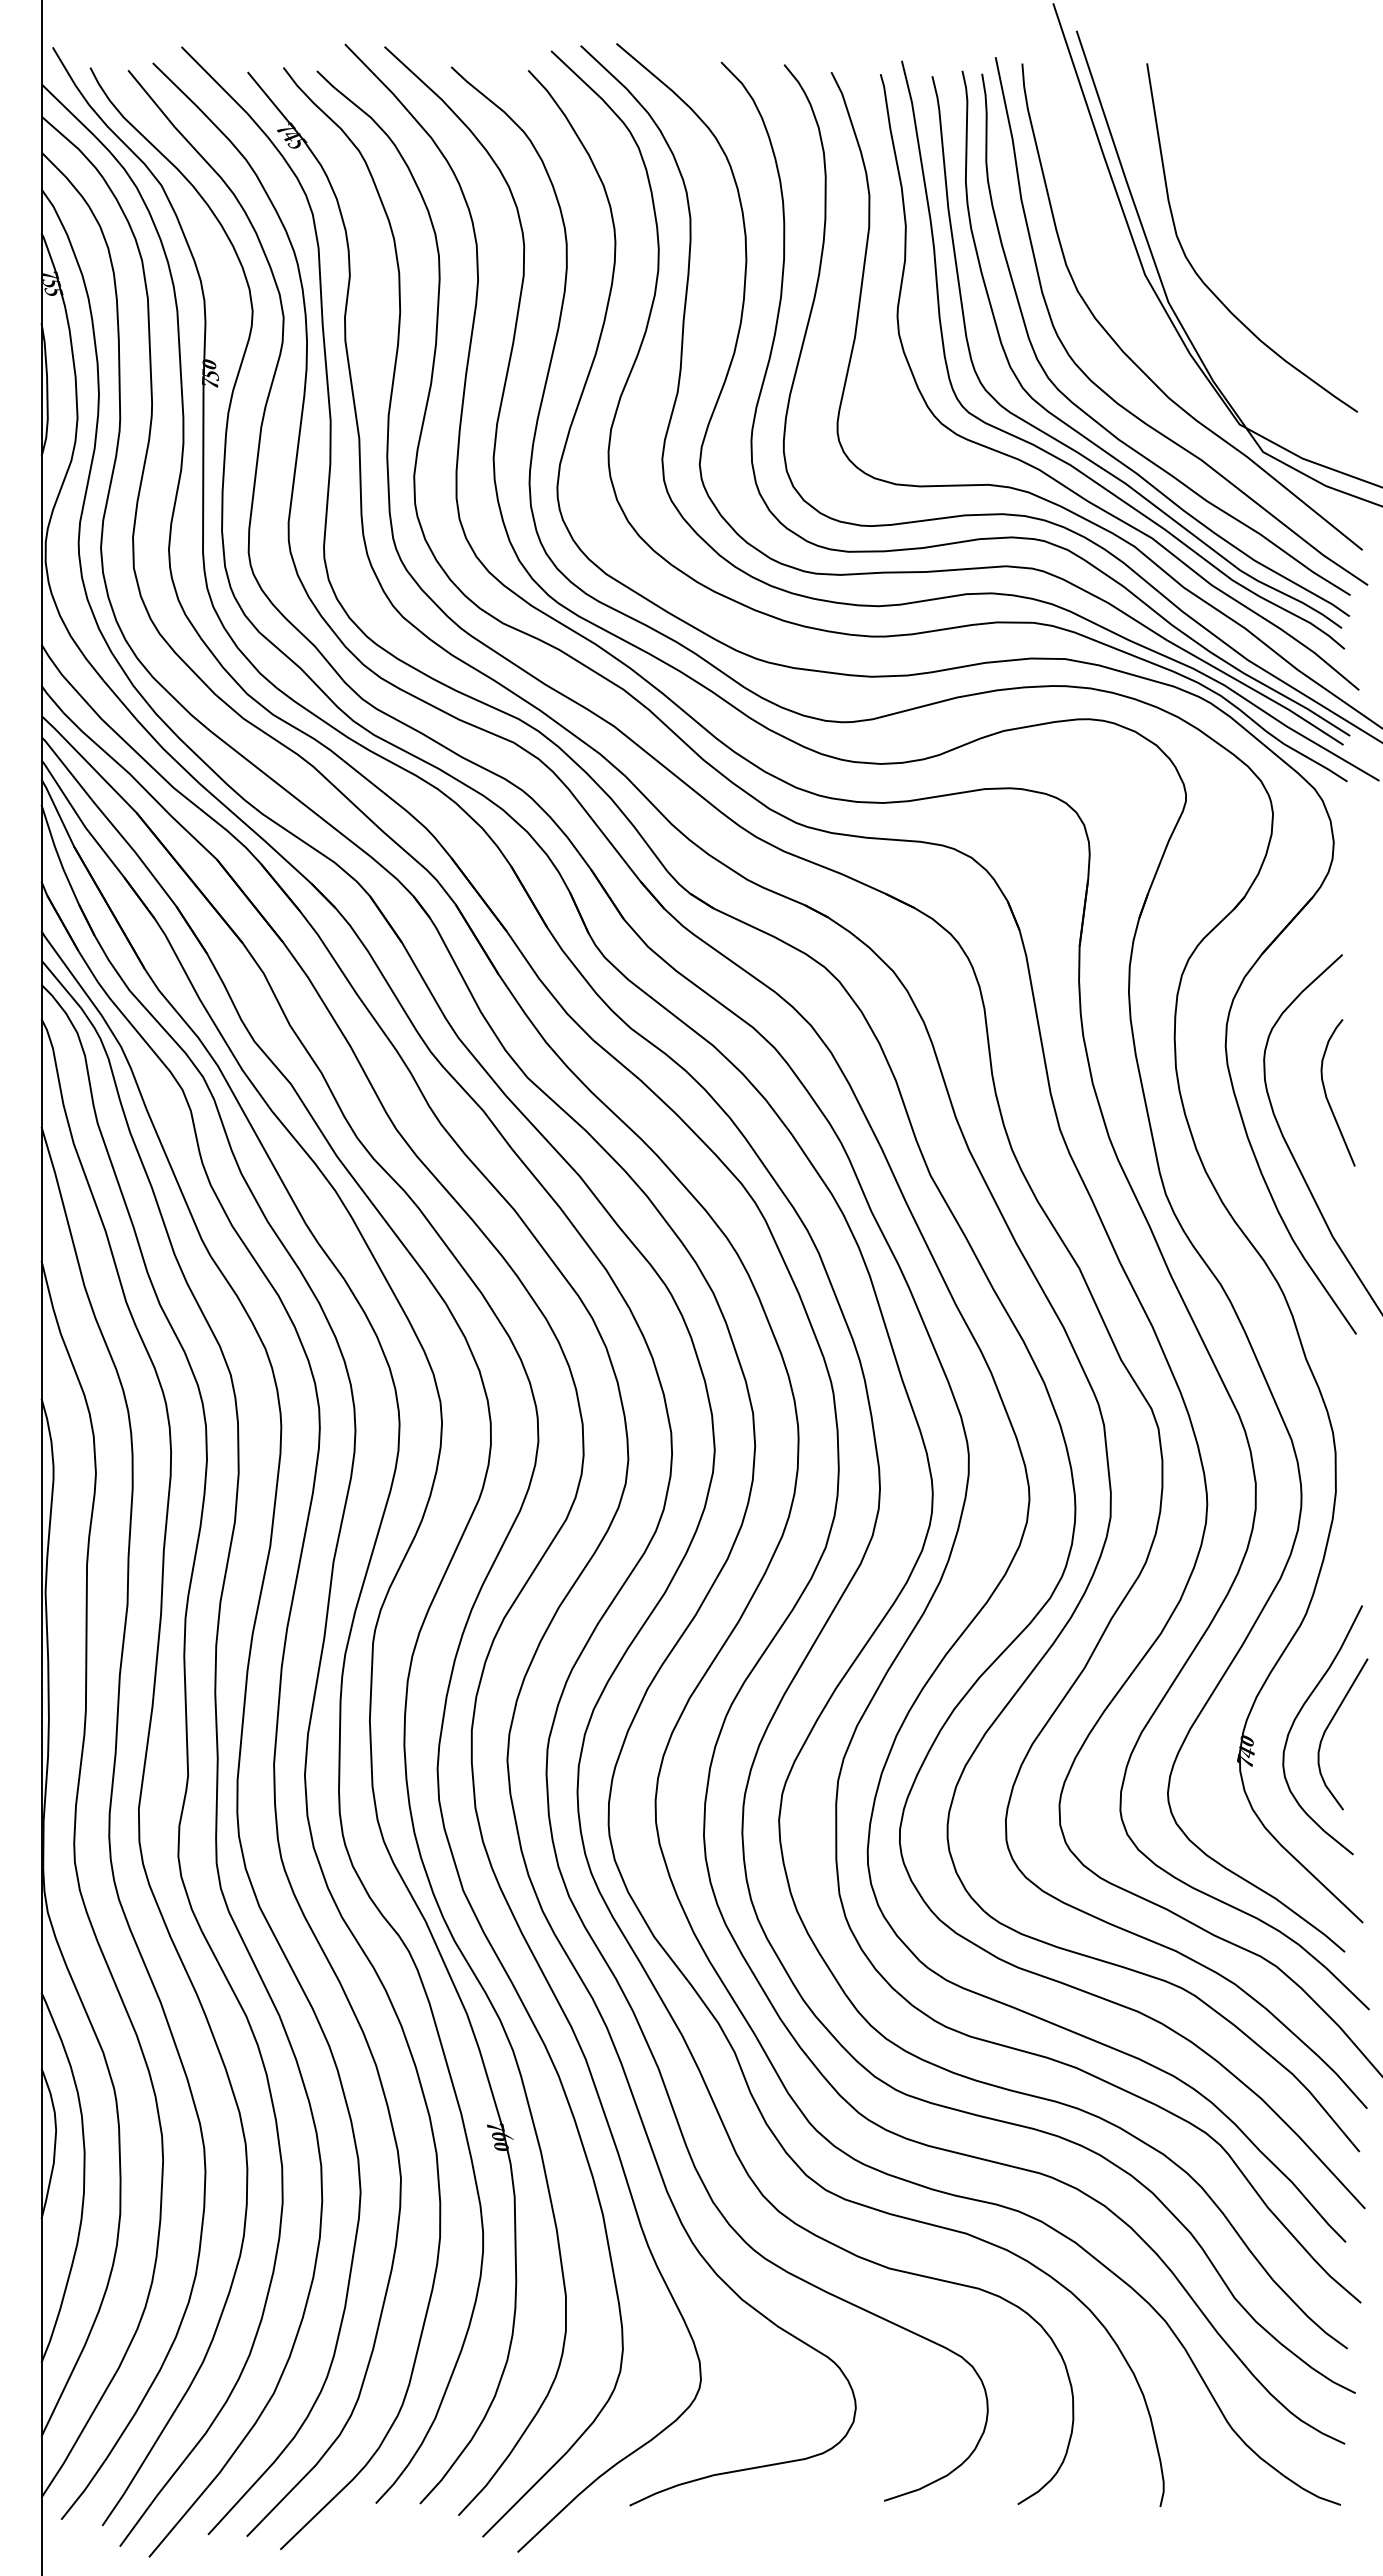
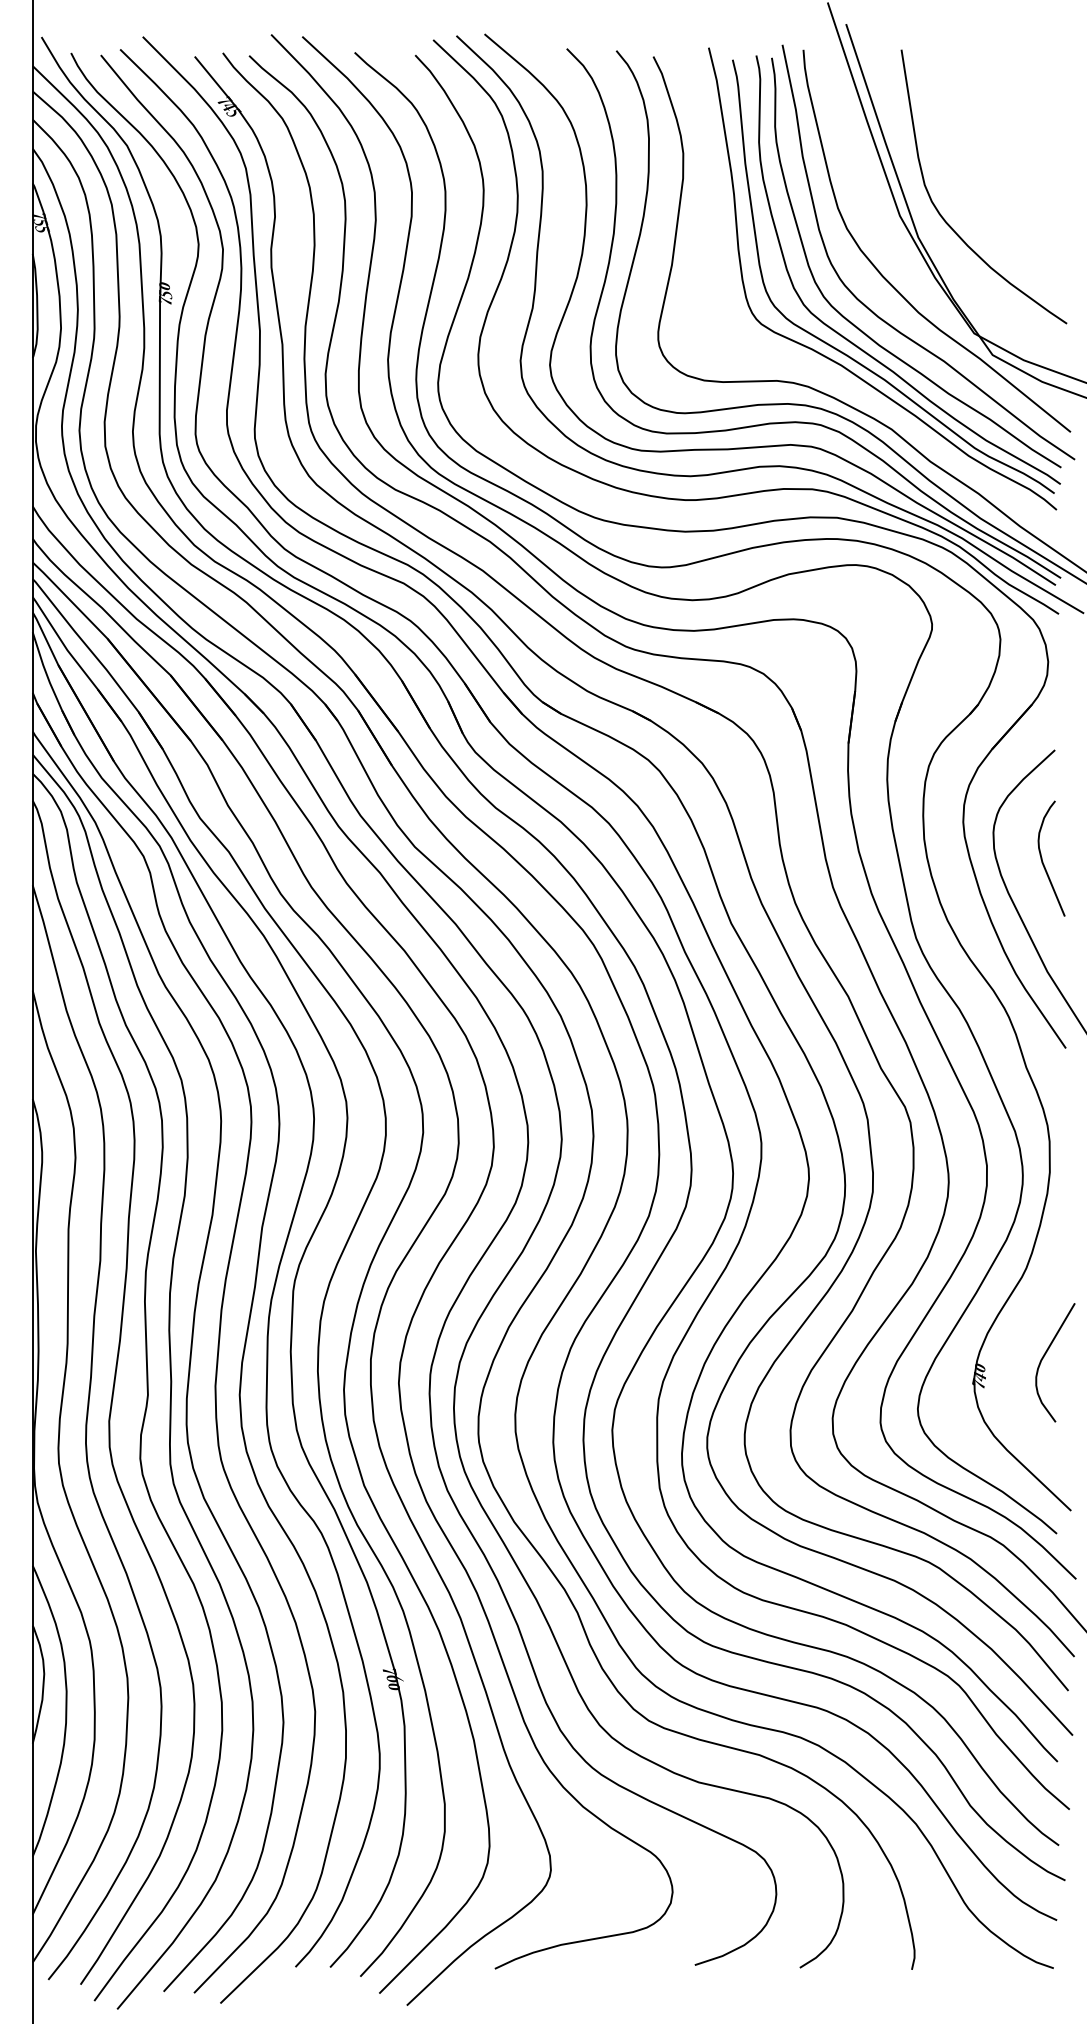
curve: (1056, 479) -> (830, 376), removed
curve: (1297, 1717) -> (1019, 1349), removed

